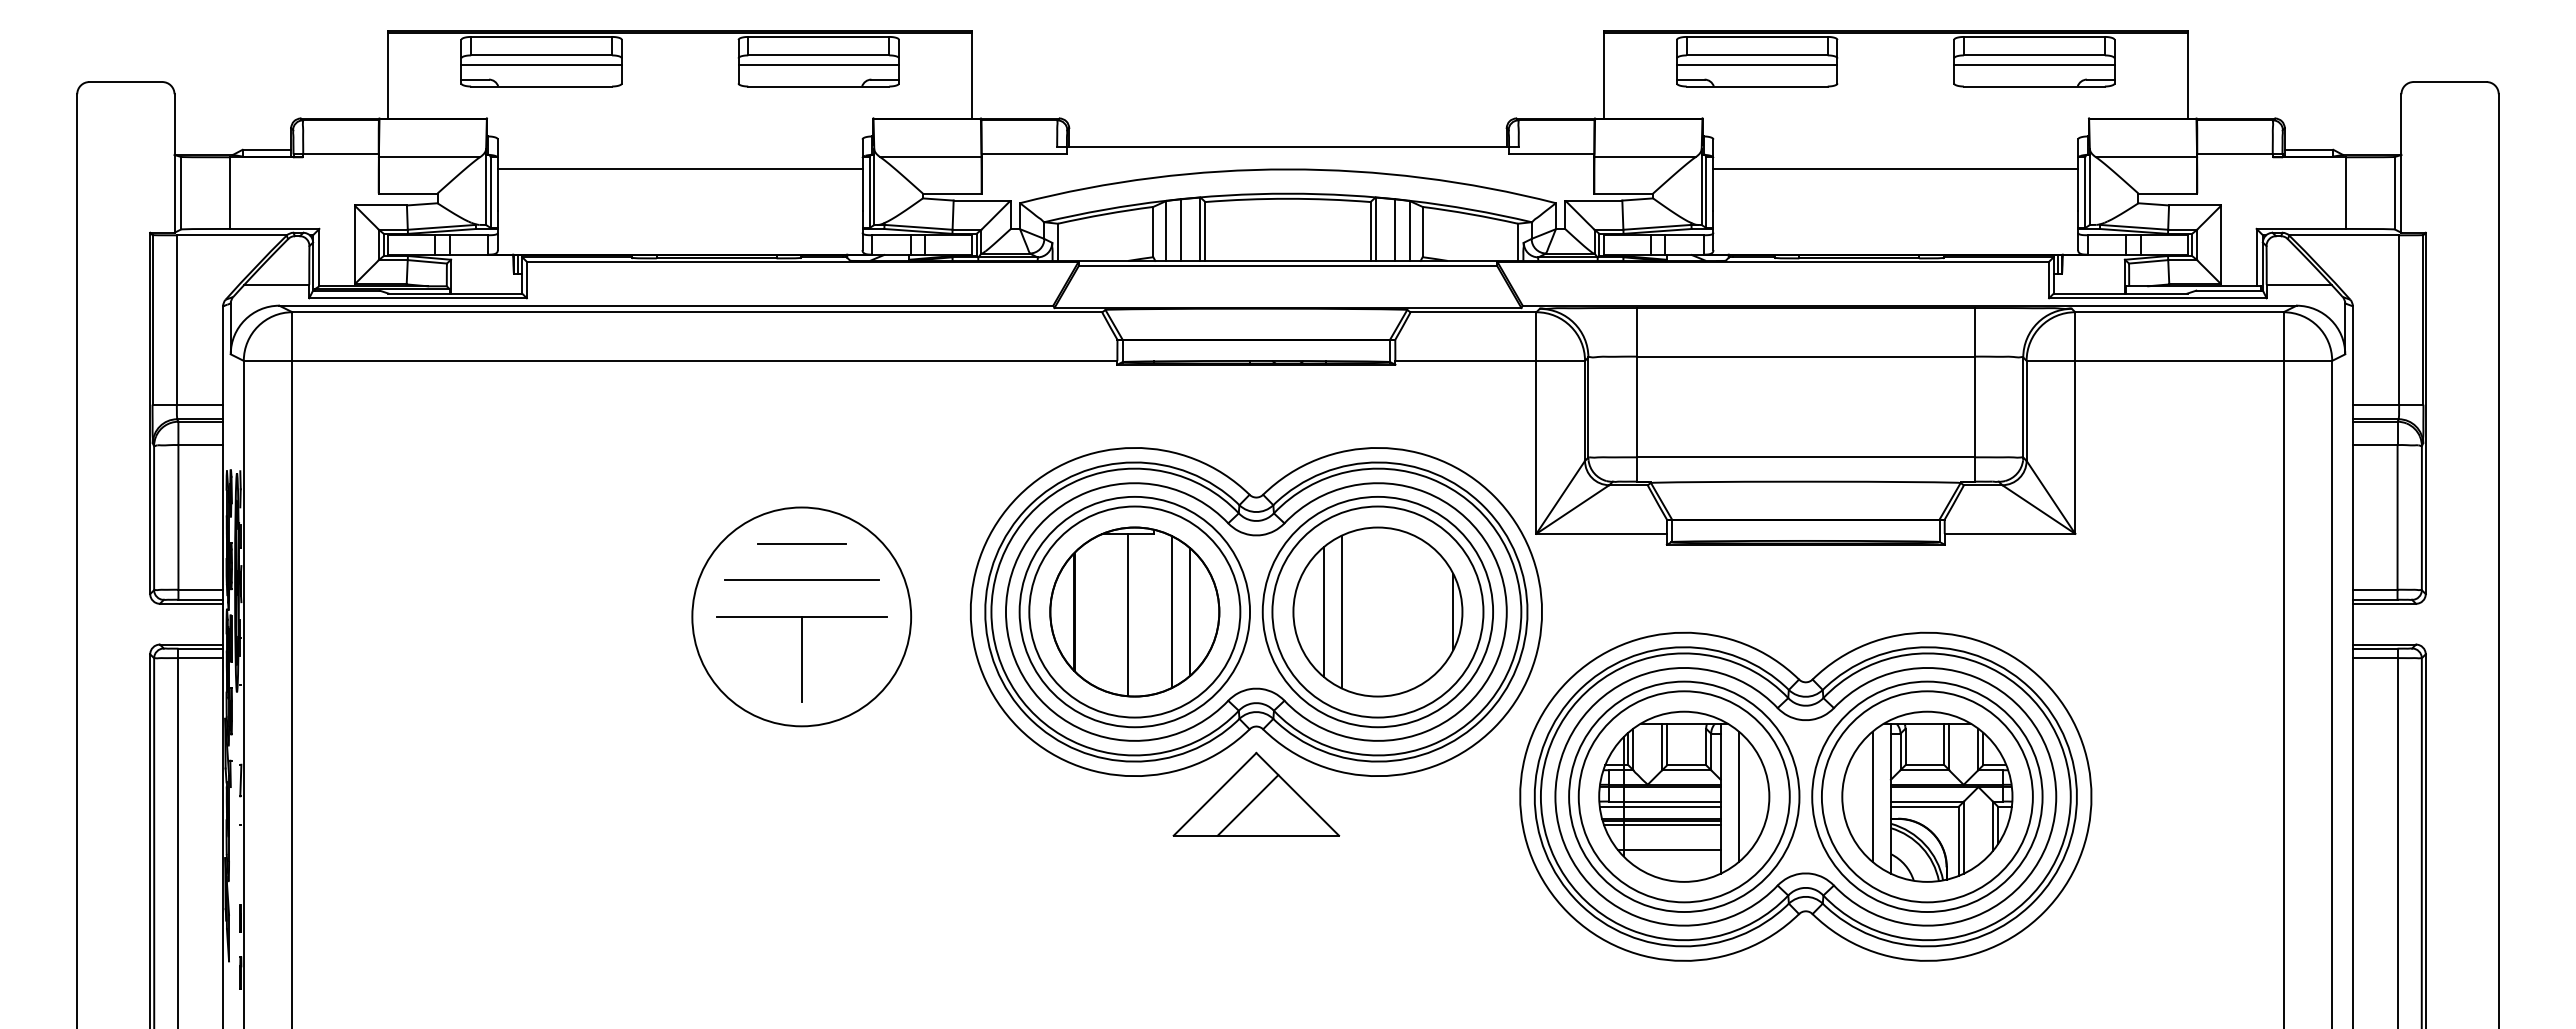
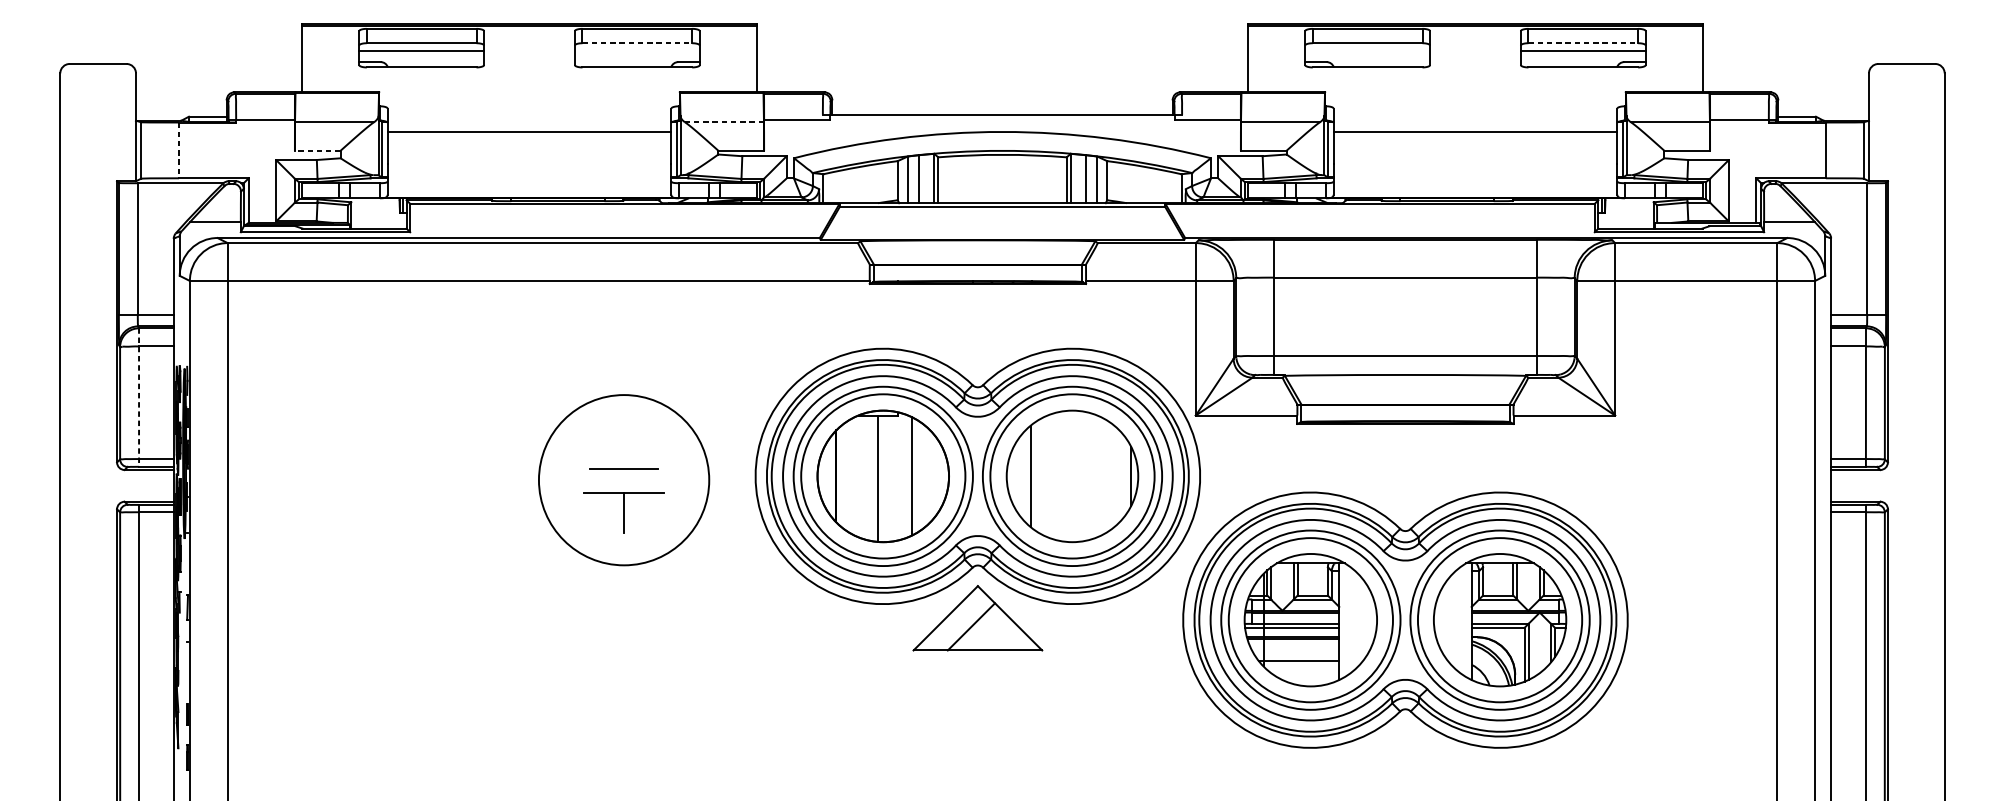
line: (818, 55) -> (637, 43), solid -> dashed
line: (2034, 55) -> (1583, 43), solid -> dashed
line: (818, 65) -> (637, 51), removed
line: (1756, 65) -> (1367, 51), removed
line: (930, 156) -> (724, 121), solid -> dashed
line: (229, 193) -> (178, 150), solid -> dashed
line: (407, 193) -> (317, 150), solid -> dashed
line: (178, 511) -> (139, 398), solid -> dashed
line: (801, 543) -> (623, 468), moved
line: (801, 579) -> (623, 451), removed
line: (1189, 611) -> (925, 475), removed
line: (1341, 611) -> (1044, 475), removed
part: (801, 659) -> (623, 513), size x0.6
line: (1738, 796) -> (1353, 619), removed
line: (1873, 796) -> (1458, 619), removed
line: (1662, 825) -> (1293, 642), removed

